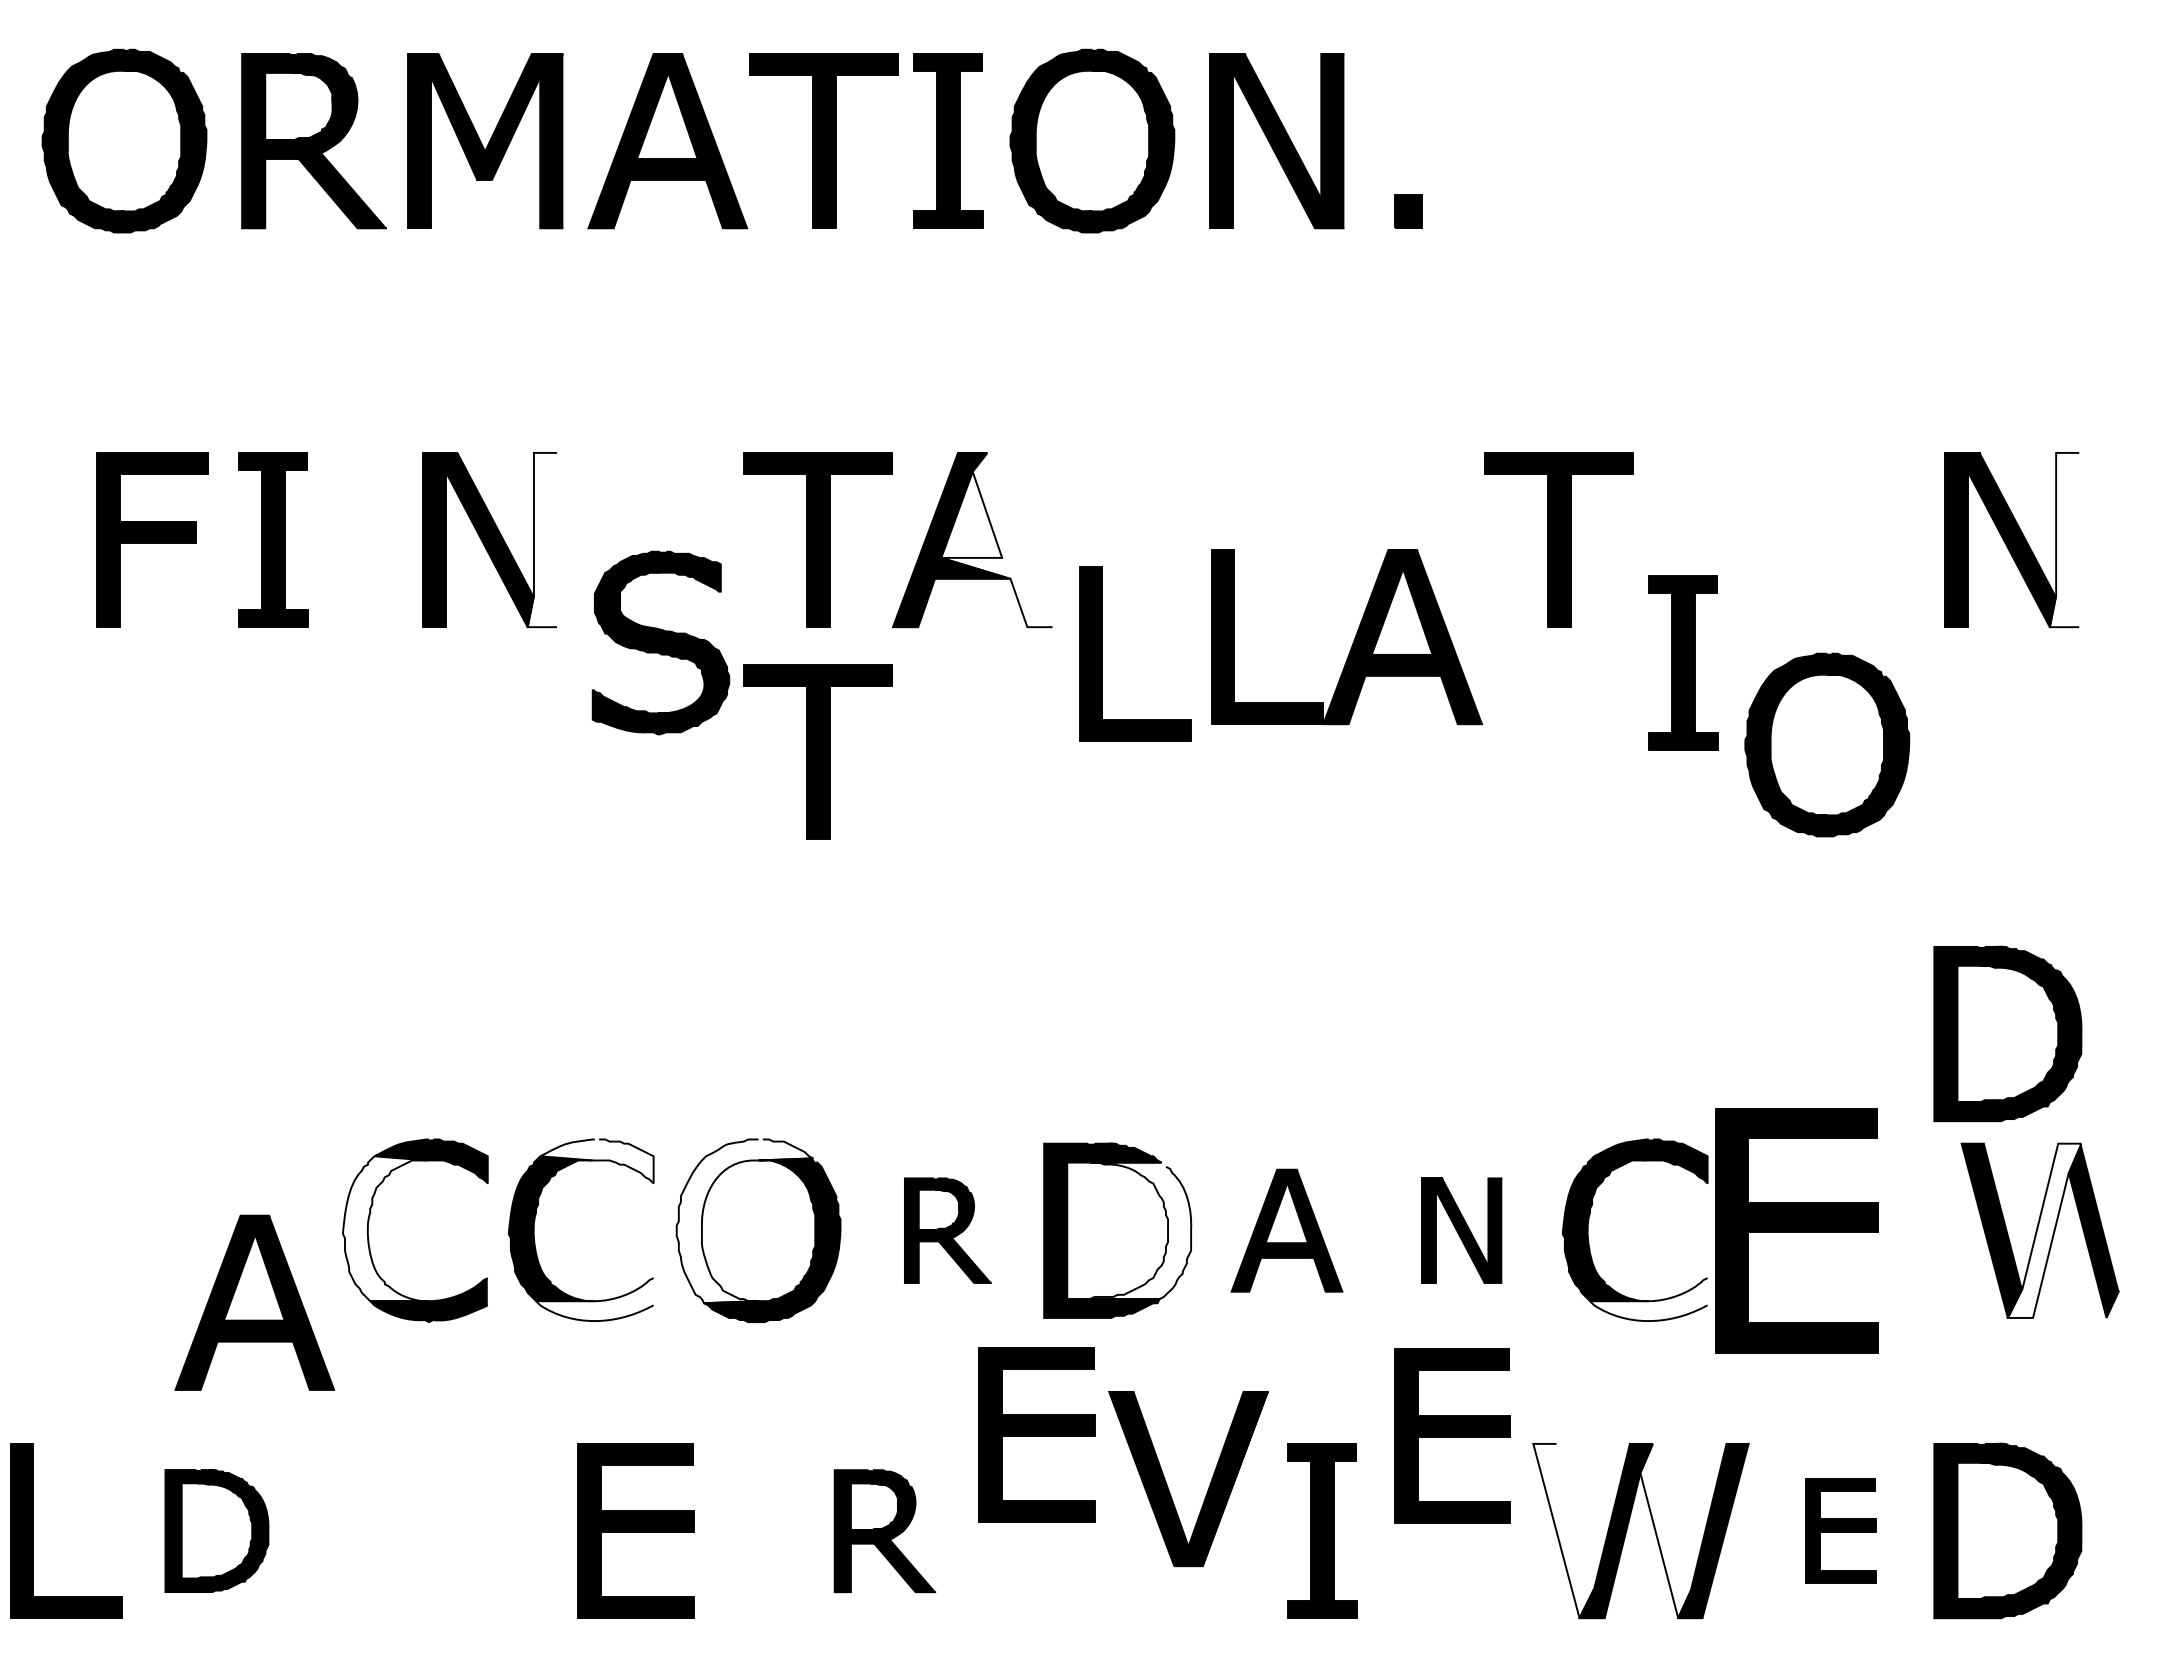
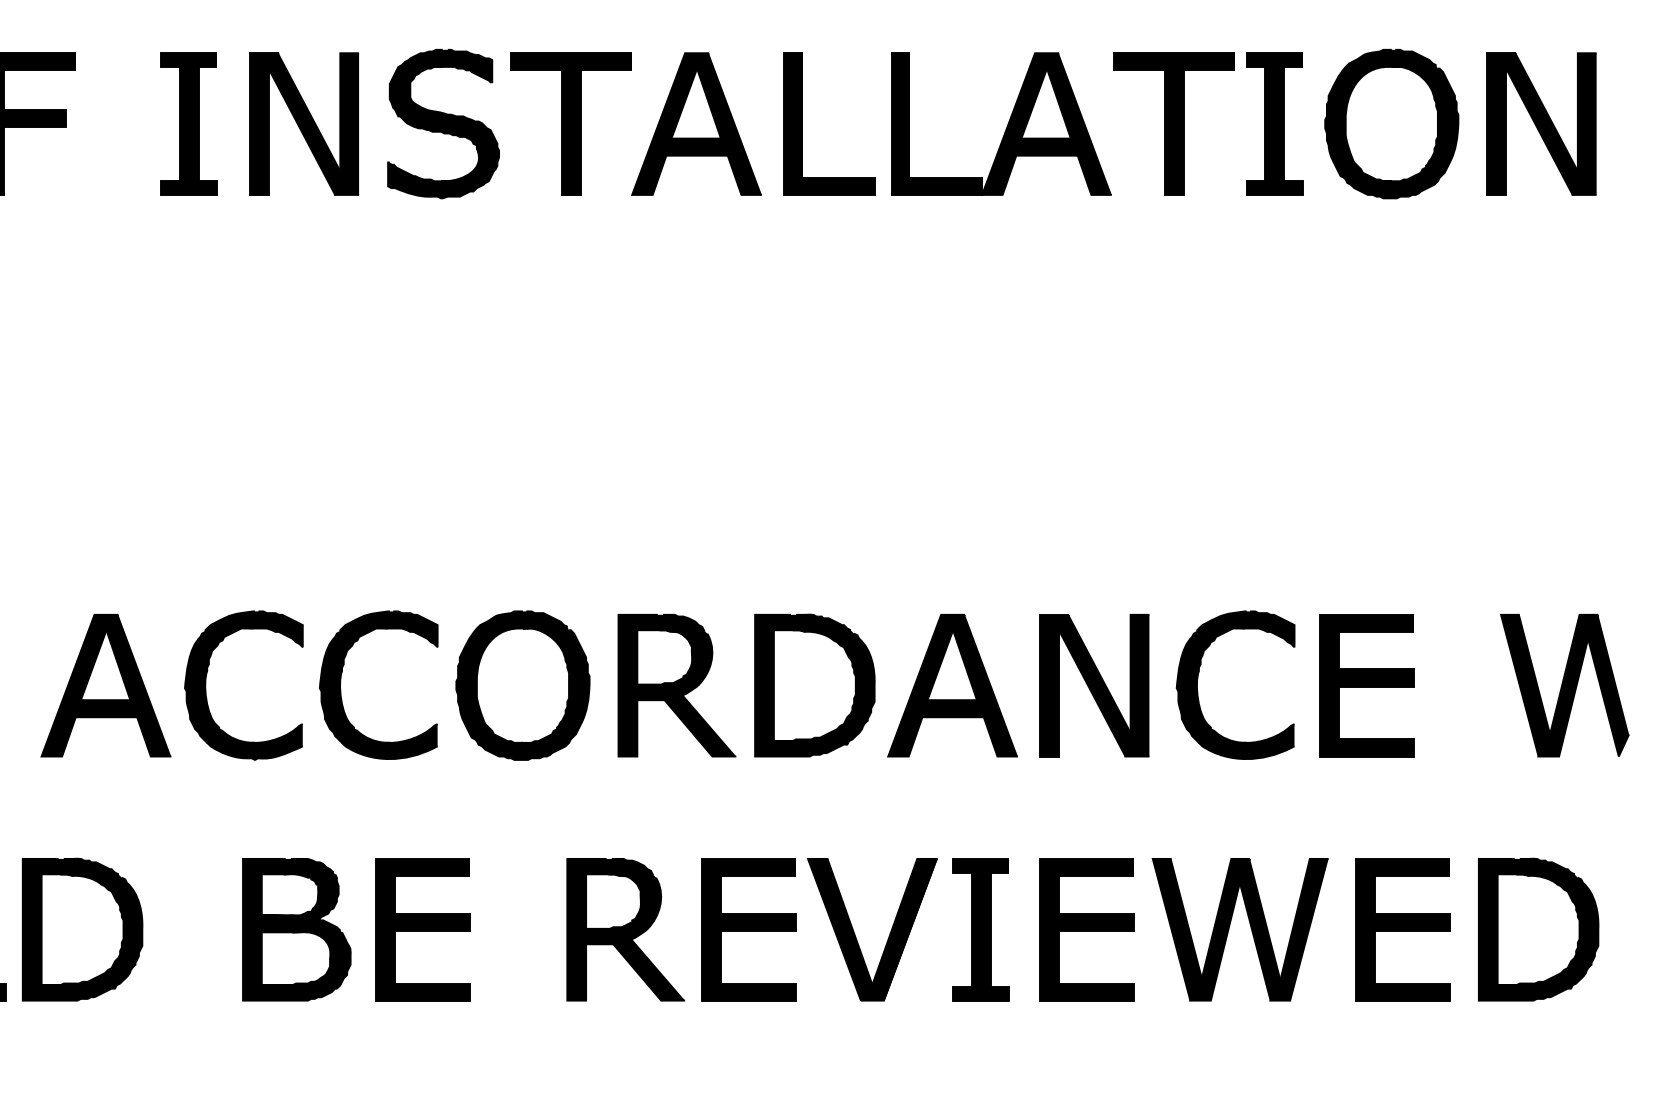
part: (273, 539) -> (189, 123), moved
fill: (542, 539) -> (347, 123), added
fill: (996, 539) -> (716, 123), added
fill: (2064, 539) -> (1584, 123), added
part: (1353, 640) -> (1006, 126), moved
part: (660, 642) -> (443, 123), moved
part: (1102, 653) -> (802, 123), moved
part: (1683, 662) -> (1274, 123), moved
part: (1827, 744) -> (1391, 123), moved
part: (817, 751) -> (570, 295), removed
part: (2007, 1033) -> (1538, 525), removed
fill: (596, 1161) -> (391, 629), added
fill: (744, 1221) -> (511, 678), added
fill: (385, 1228) -> (219, 683), added
part: (947, 1230) -> (676, 685), size x1.67
fill: (1129, 1230) -> (824, 685), added
part: (1286, 1230) -> (952, 685), size x1.43
part: (1461, 1230) -> (1094, 685), size x1.67
part: (1796, 1230) -> (1366, 685), size x0.71
fill: (2044, 1230) -> (1568, 685), added
fill: (594, 1299) -> (389, 741), added
fill: (1648, 1299) -> (1246, 741), added
part: (254, 1302) -> (105, 685), moved
part: (1036, 1434) -> (748, 929), moved
part: (1452, 1435) -> (1087, 929), moved
part: (1168, 1486) -> (856, 935), moved
part: (216, 1530) -> (82, 929), size x1.43
fill: (1563, 1530) -> (1177, 929), added
fill: (1665, 1530) -> (1260, 929), added
part: (1840, 1530) -> (1402, 929), size x1.67
part: (480, 1531) -> (296, 930), added
part: (884, 1531) -> (625, 930), size x1.43

